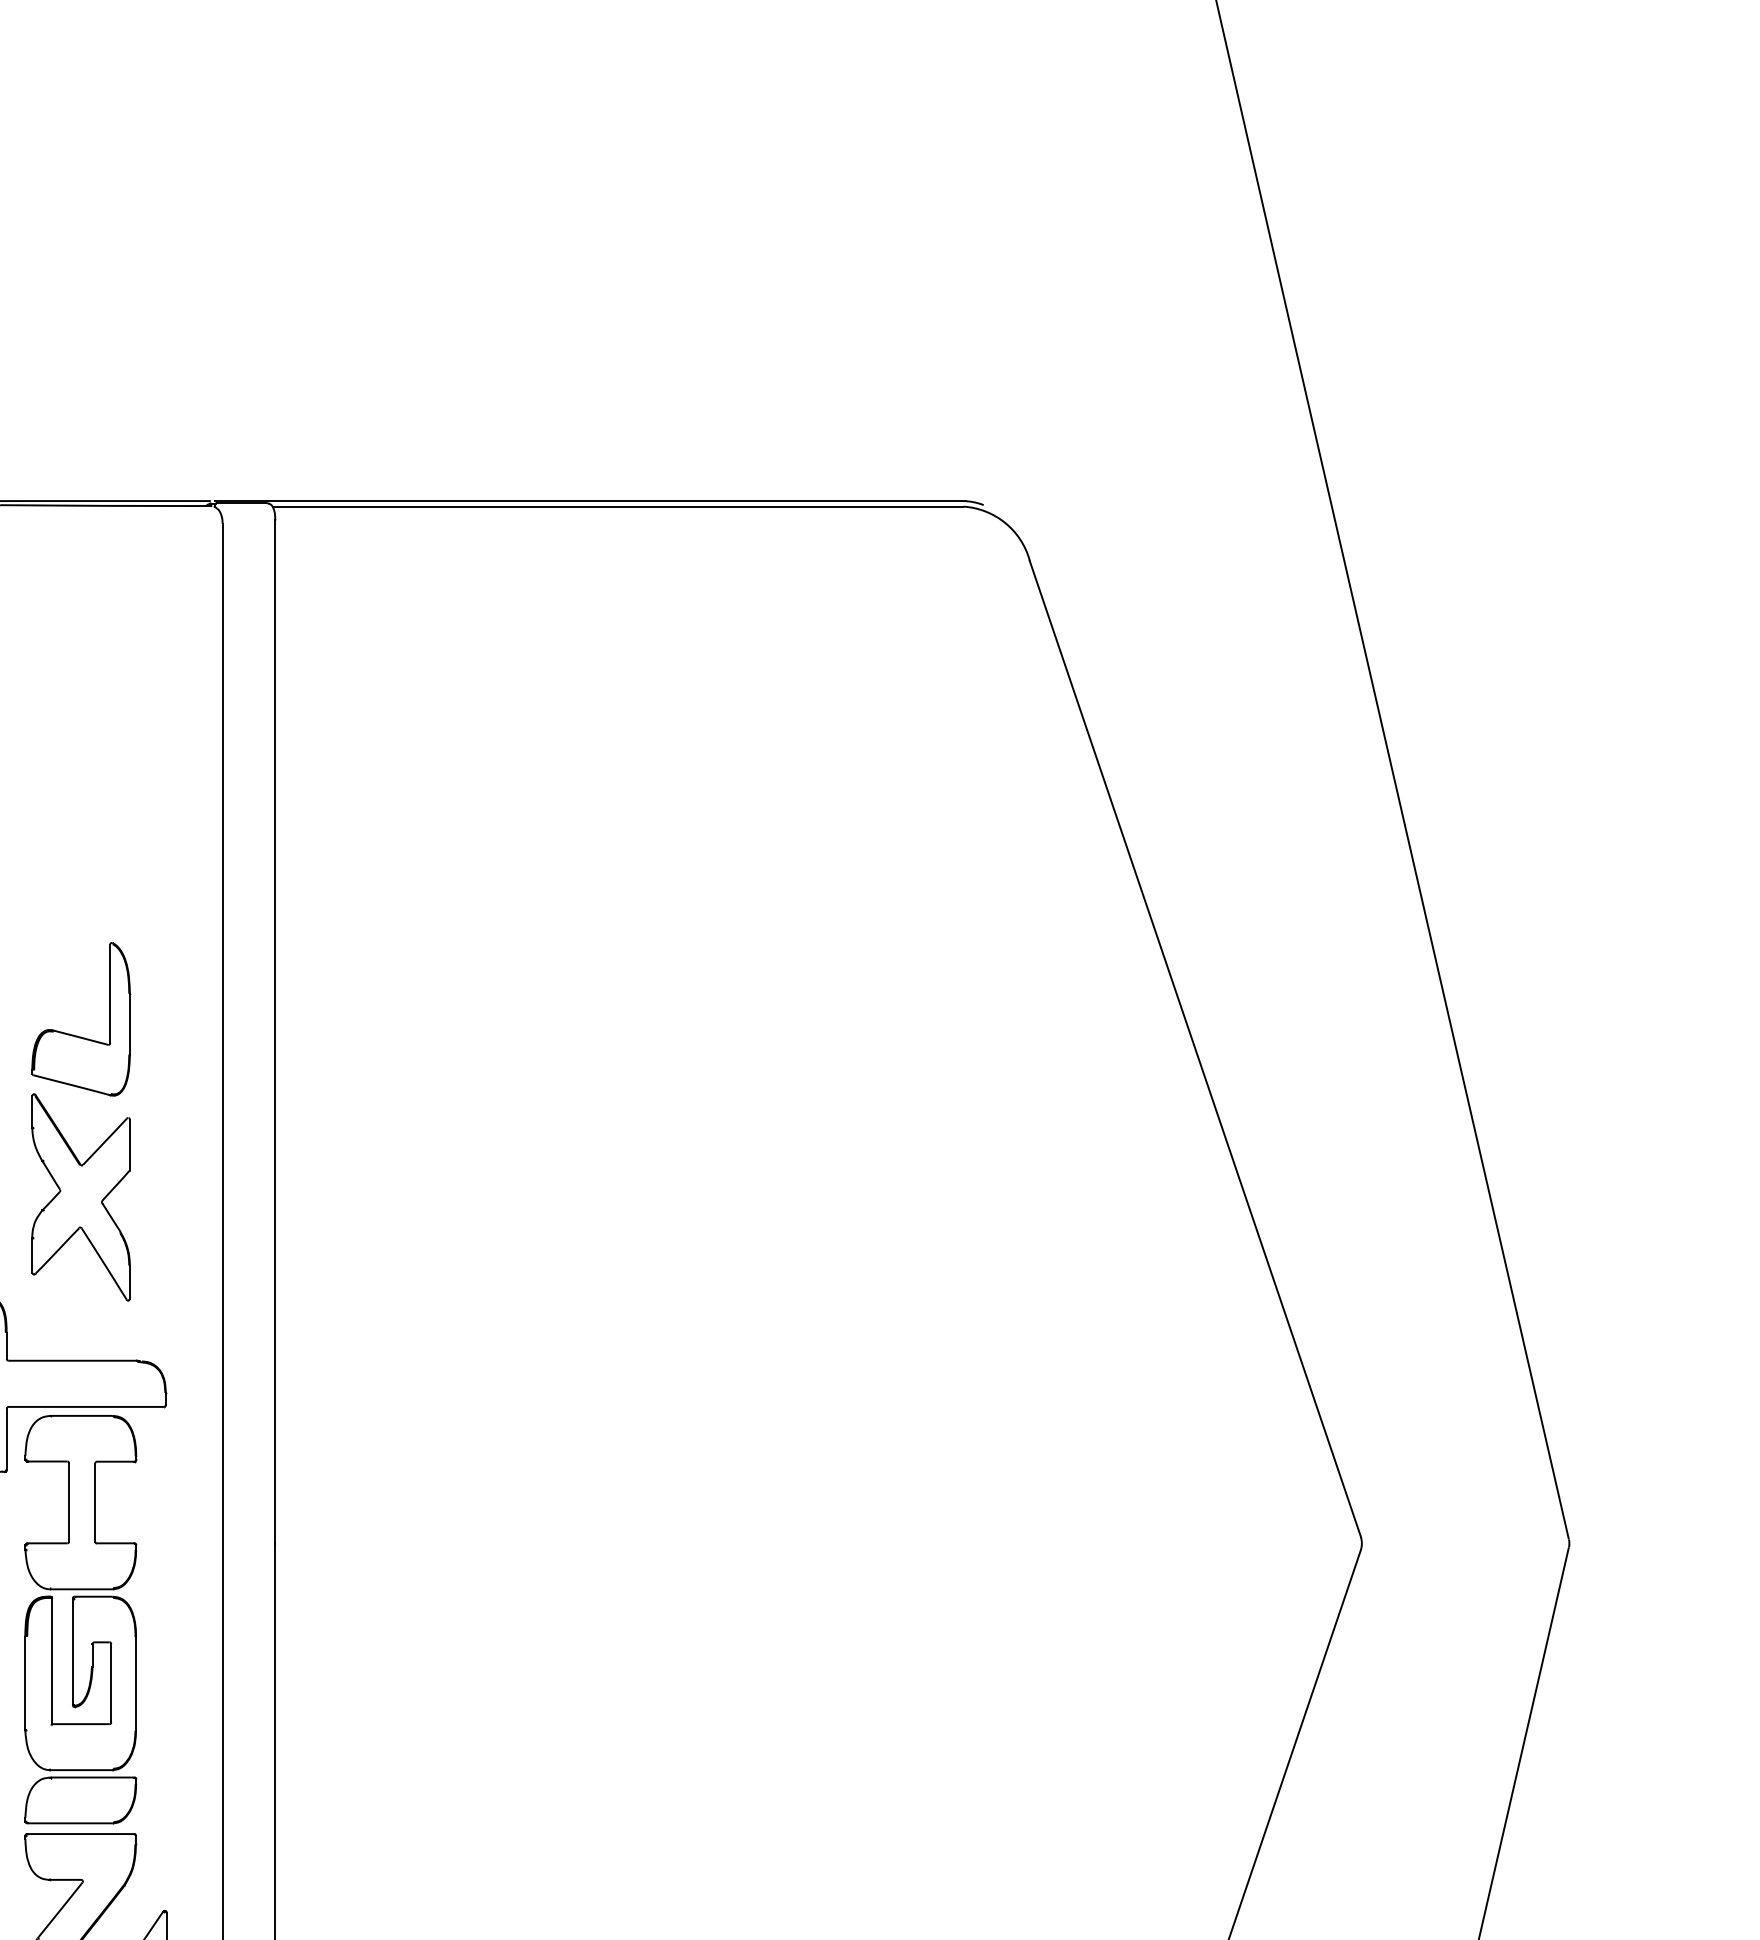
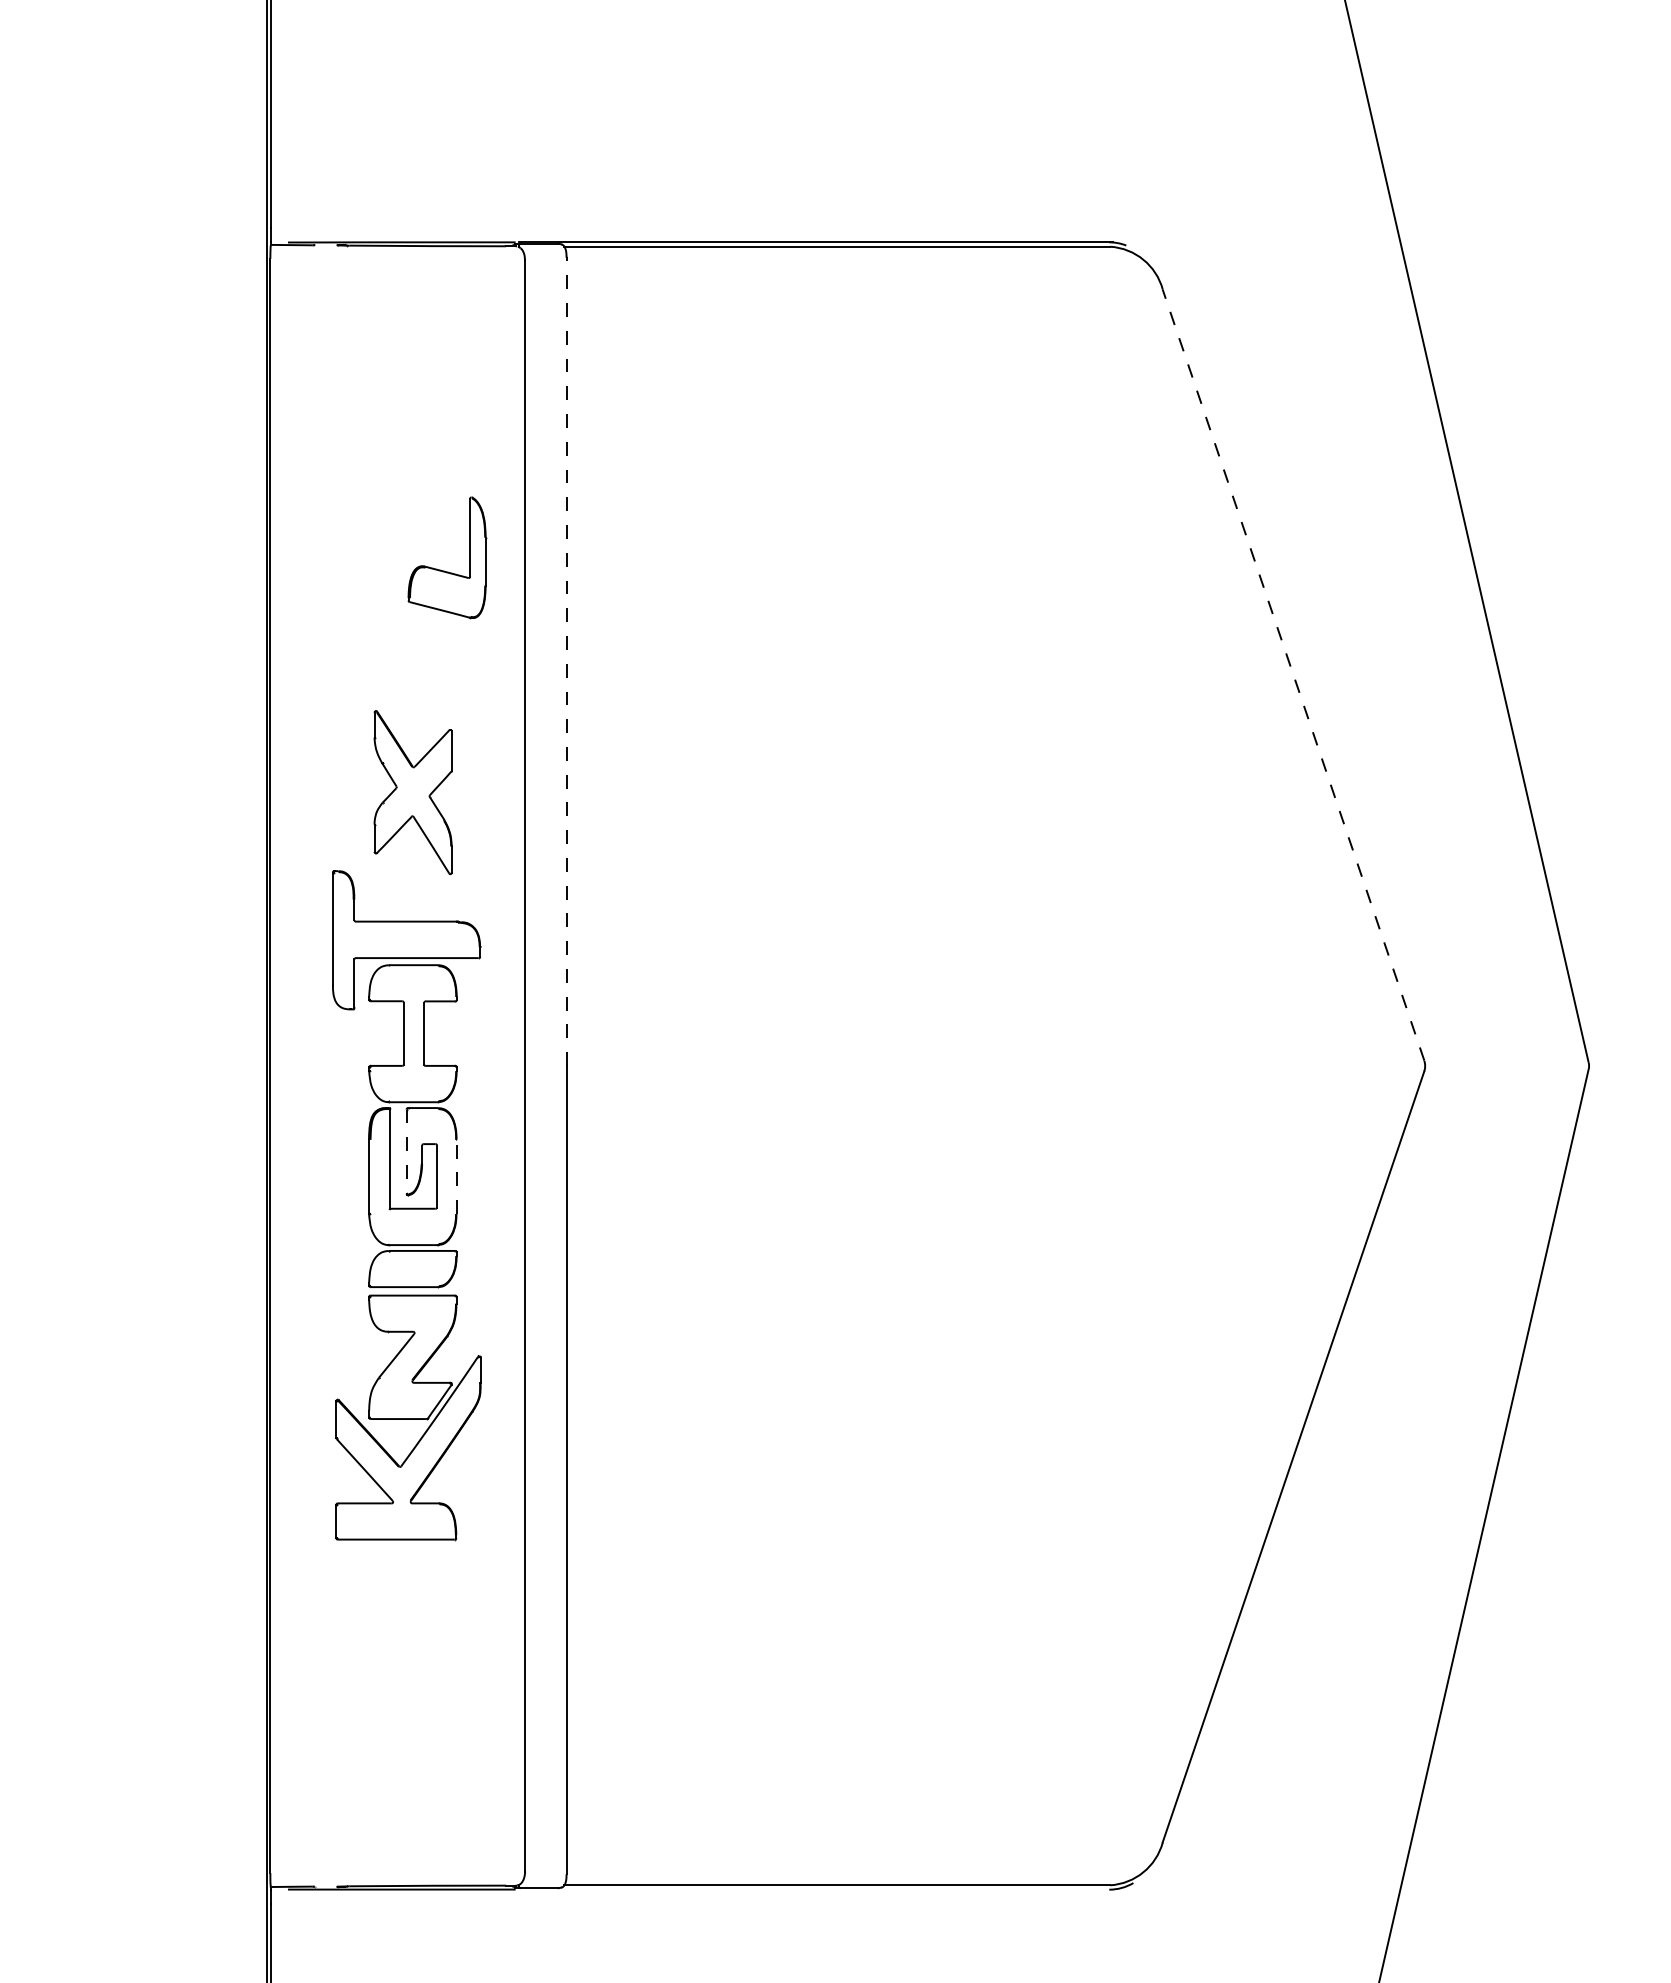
line: (275, 1031) -> (566, 661), solid -> dashed
part: (77, 1035) -> (444, 570), moved
line: (1195, 1047) -> (1293, 674), solid -> dashed
line: (72, 1652) -> (406, 1152), solid -> dashed
line: (135, 1683) -> (456, 1176), solid -> dashed

